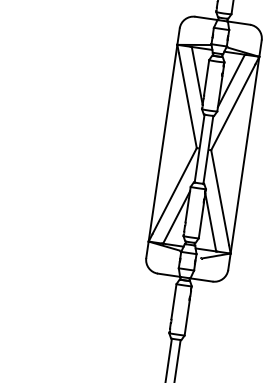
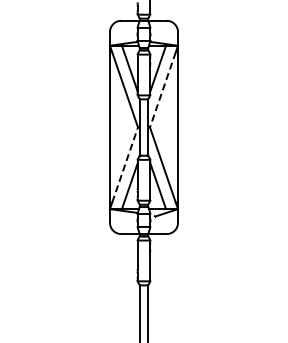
line: (232, 106) -> (162, 89), solid -> dashed
line: (175, 190) -> (125, 164), solid -> dashed

